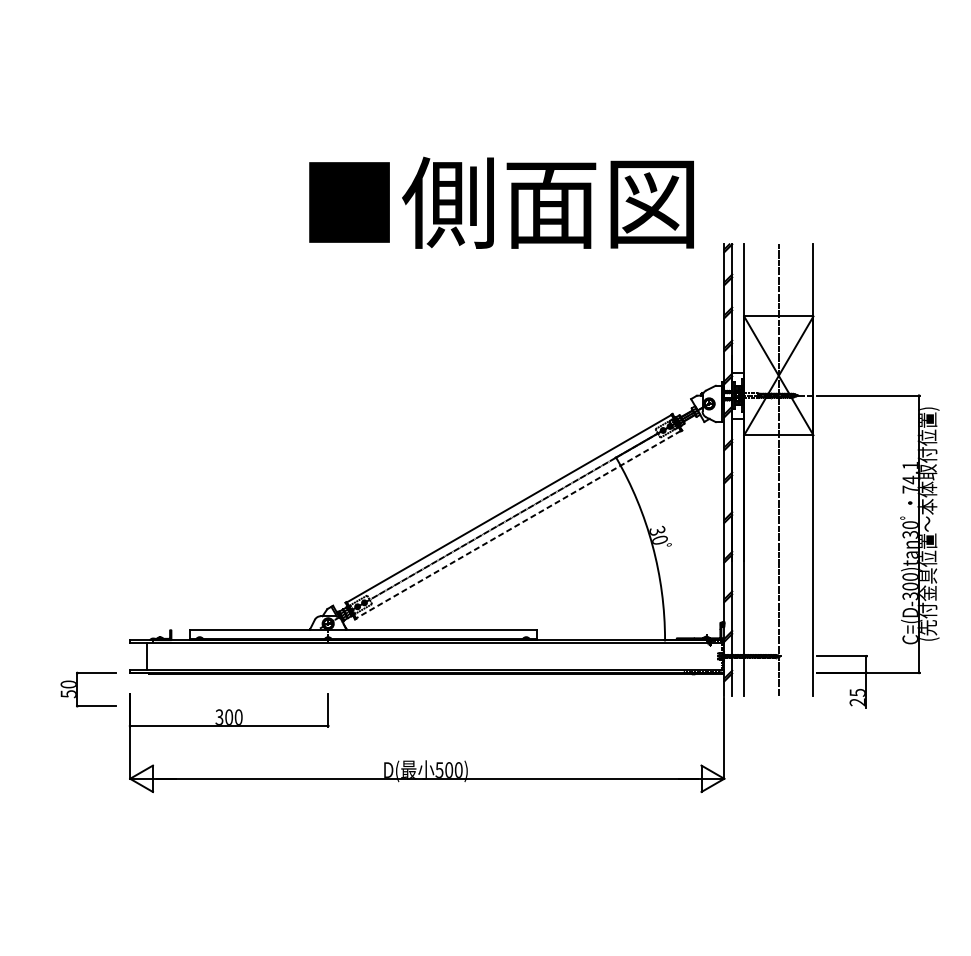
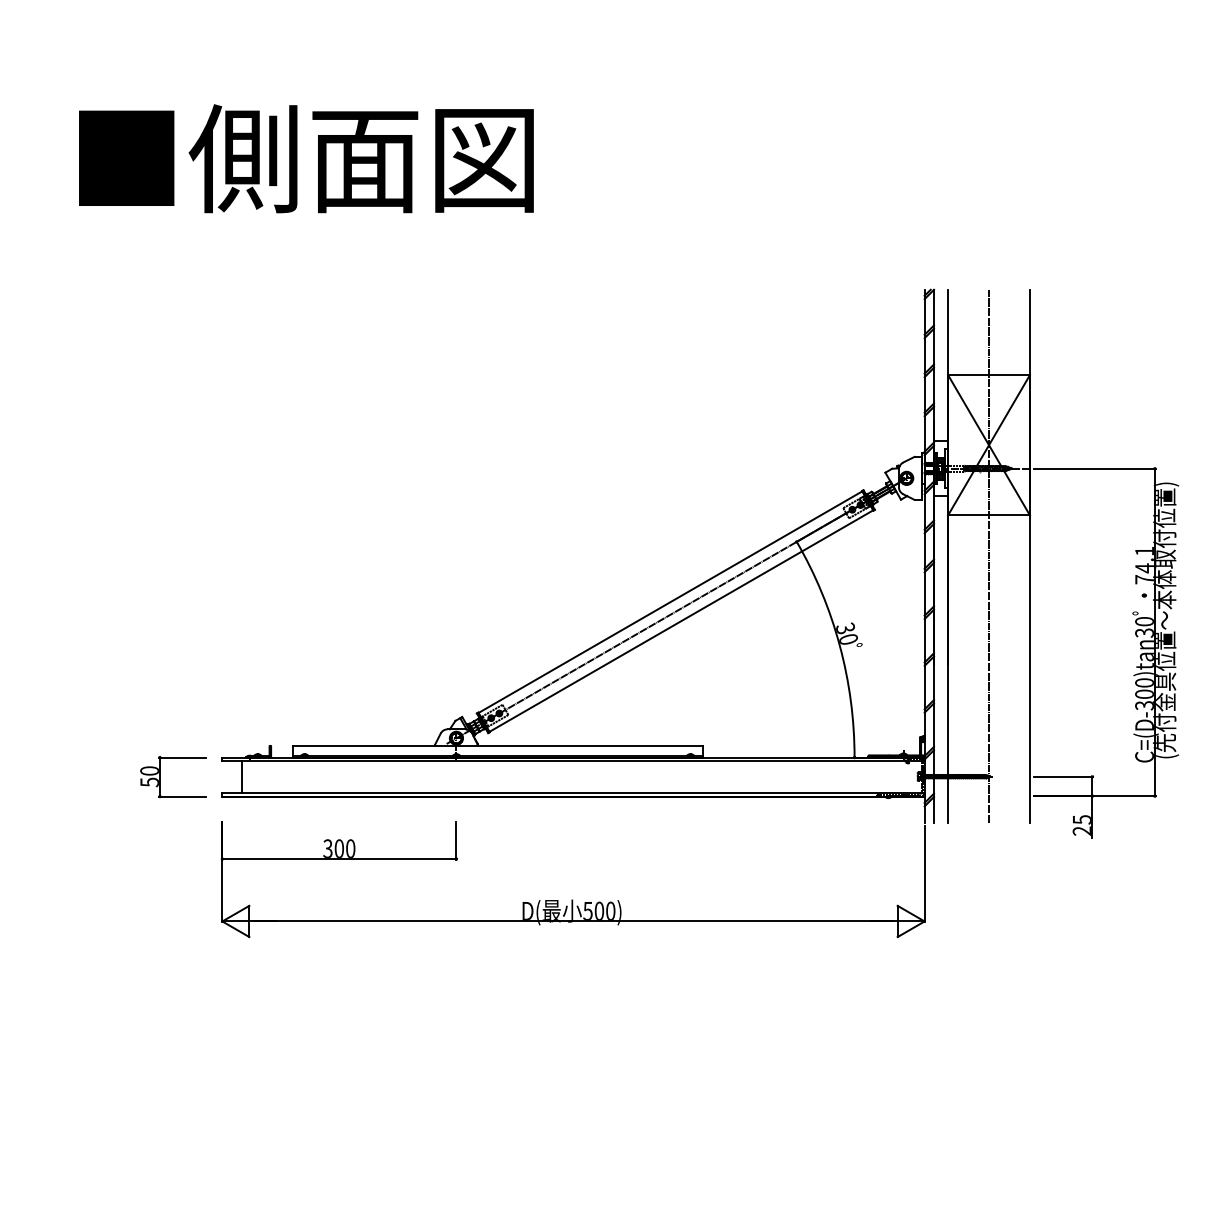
text: (501, 202) -> (306, 158), moved
line: (518, 525) -> (681, 621), dashed -> solid
part: (77, 689) -> (160, 777), moved

